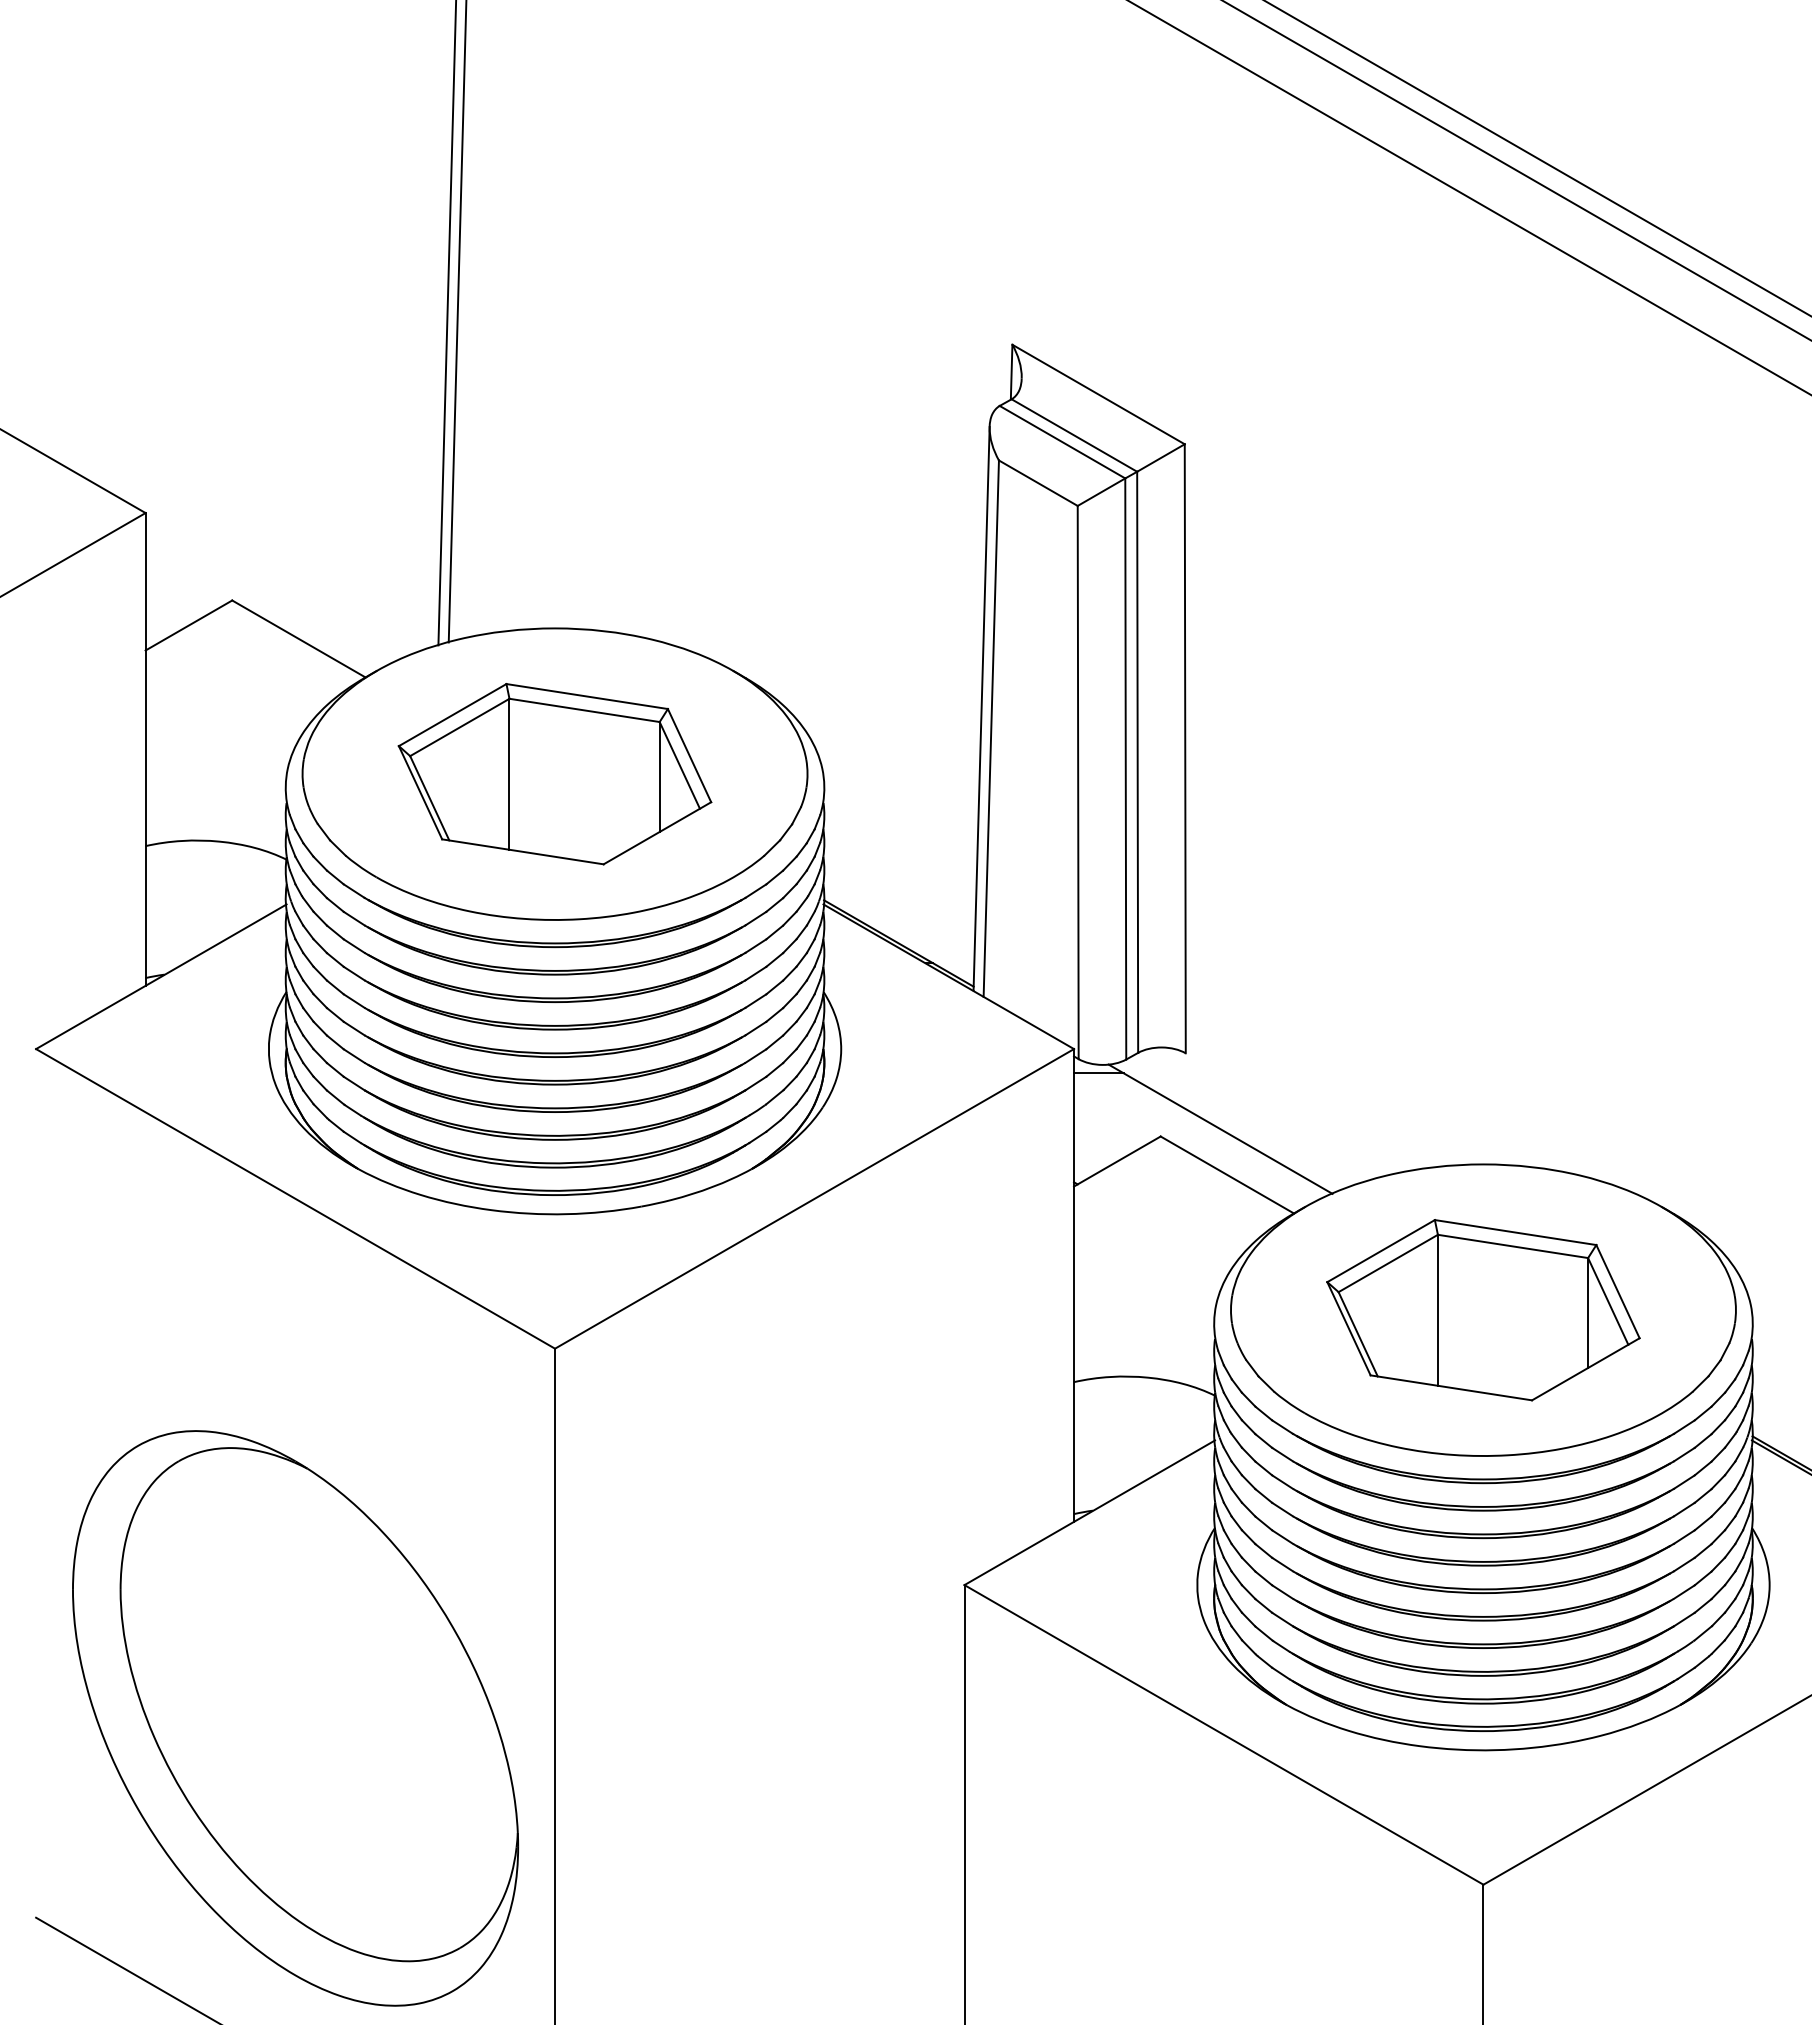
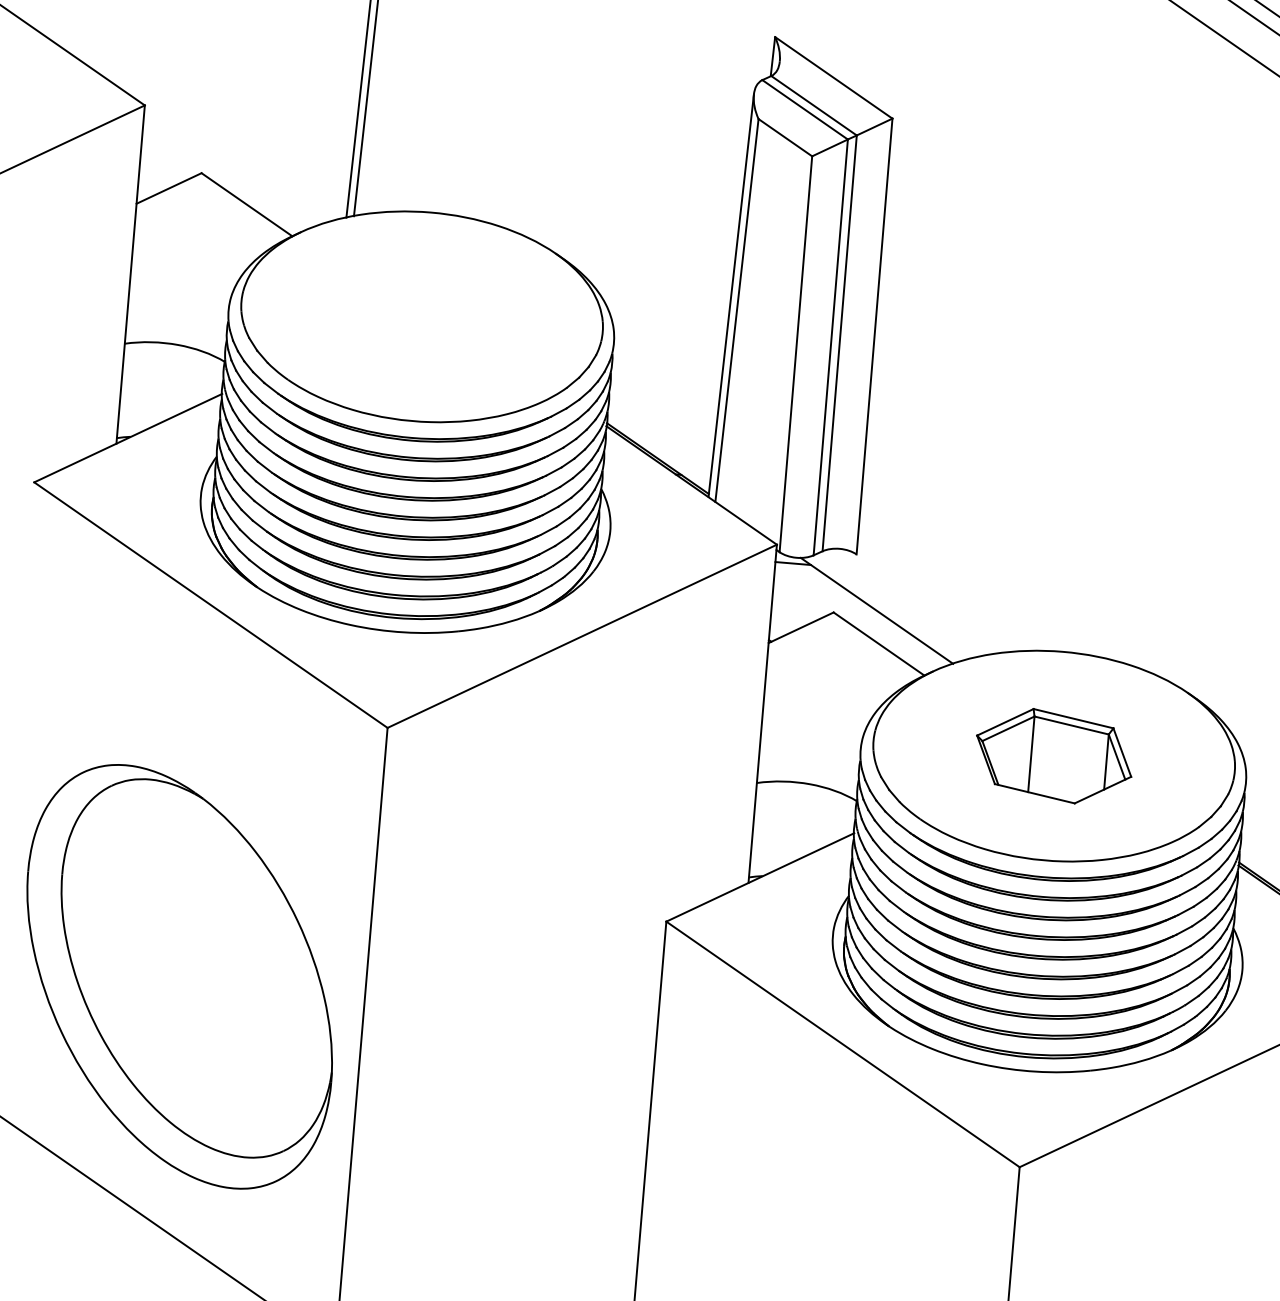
part: (554, 774) -> (421, 317), removed
part: (1483, 1310) -> (1054, 756), size x0.7

